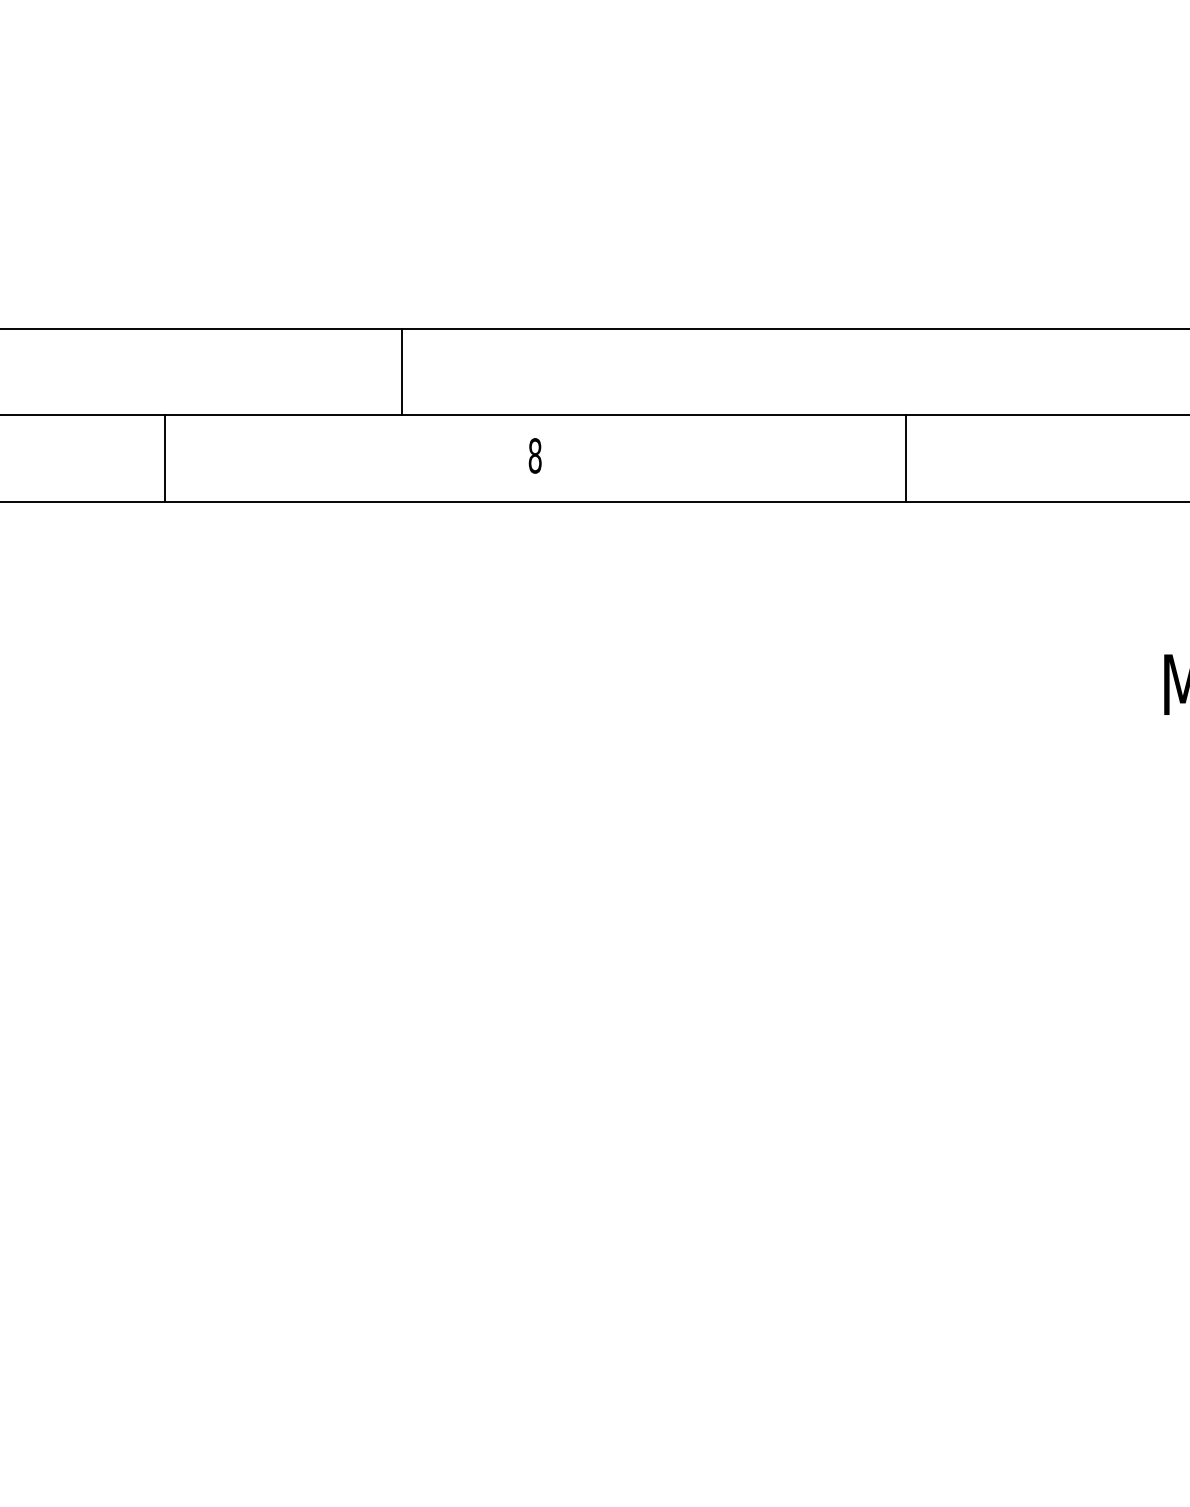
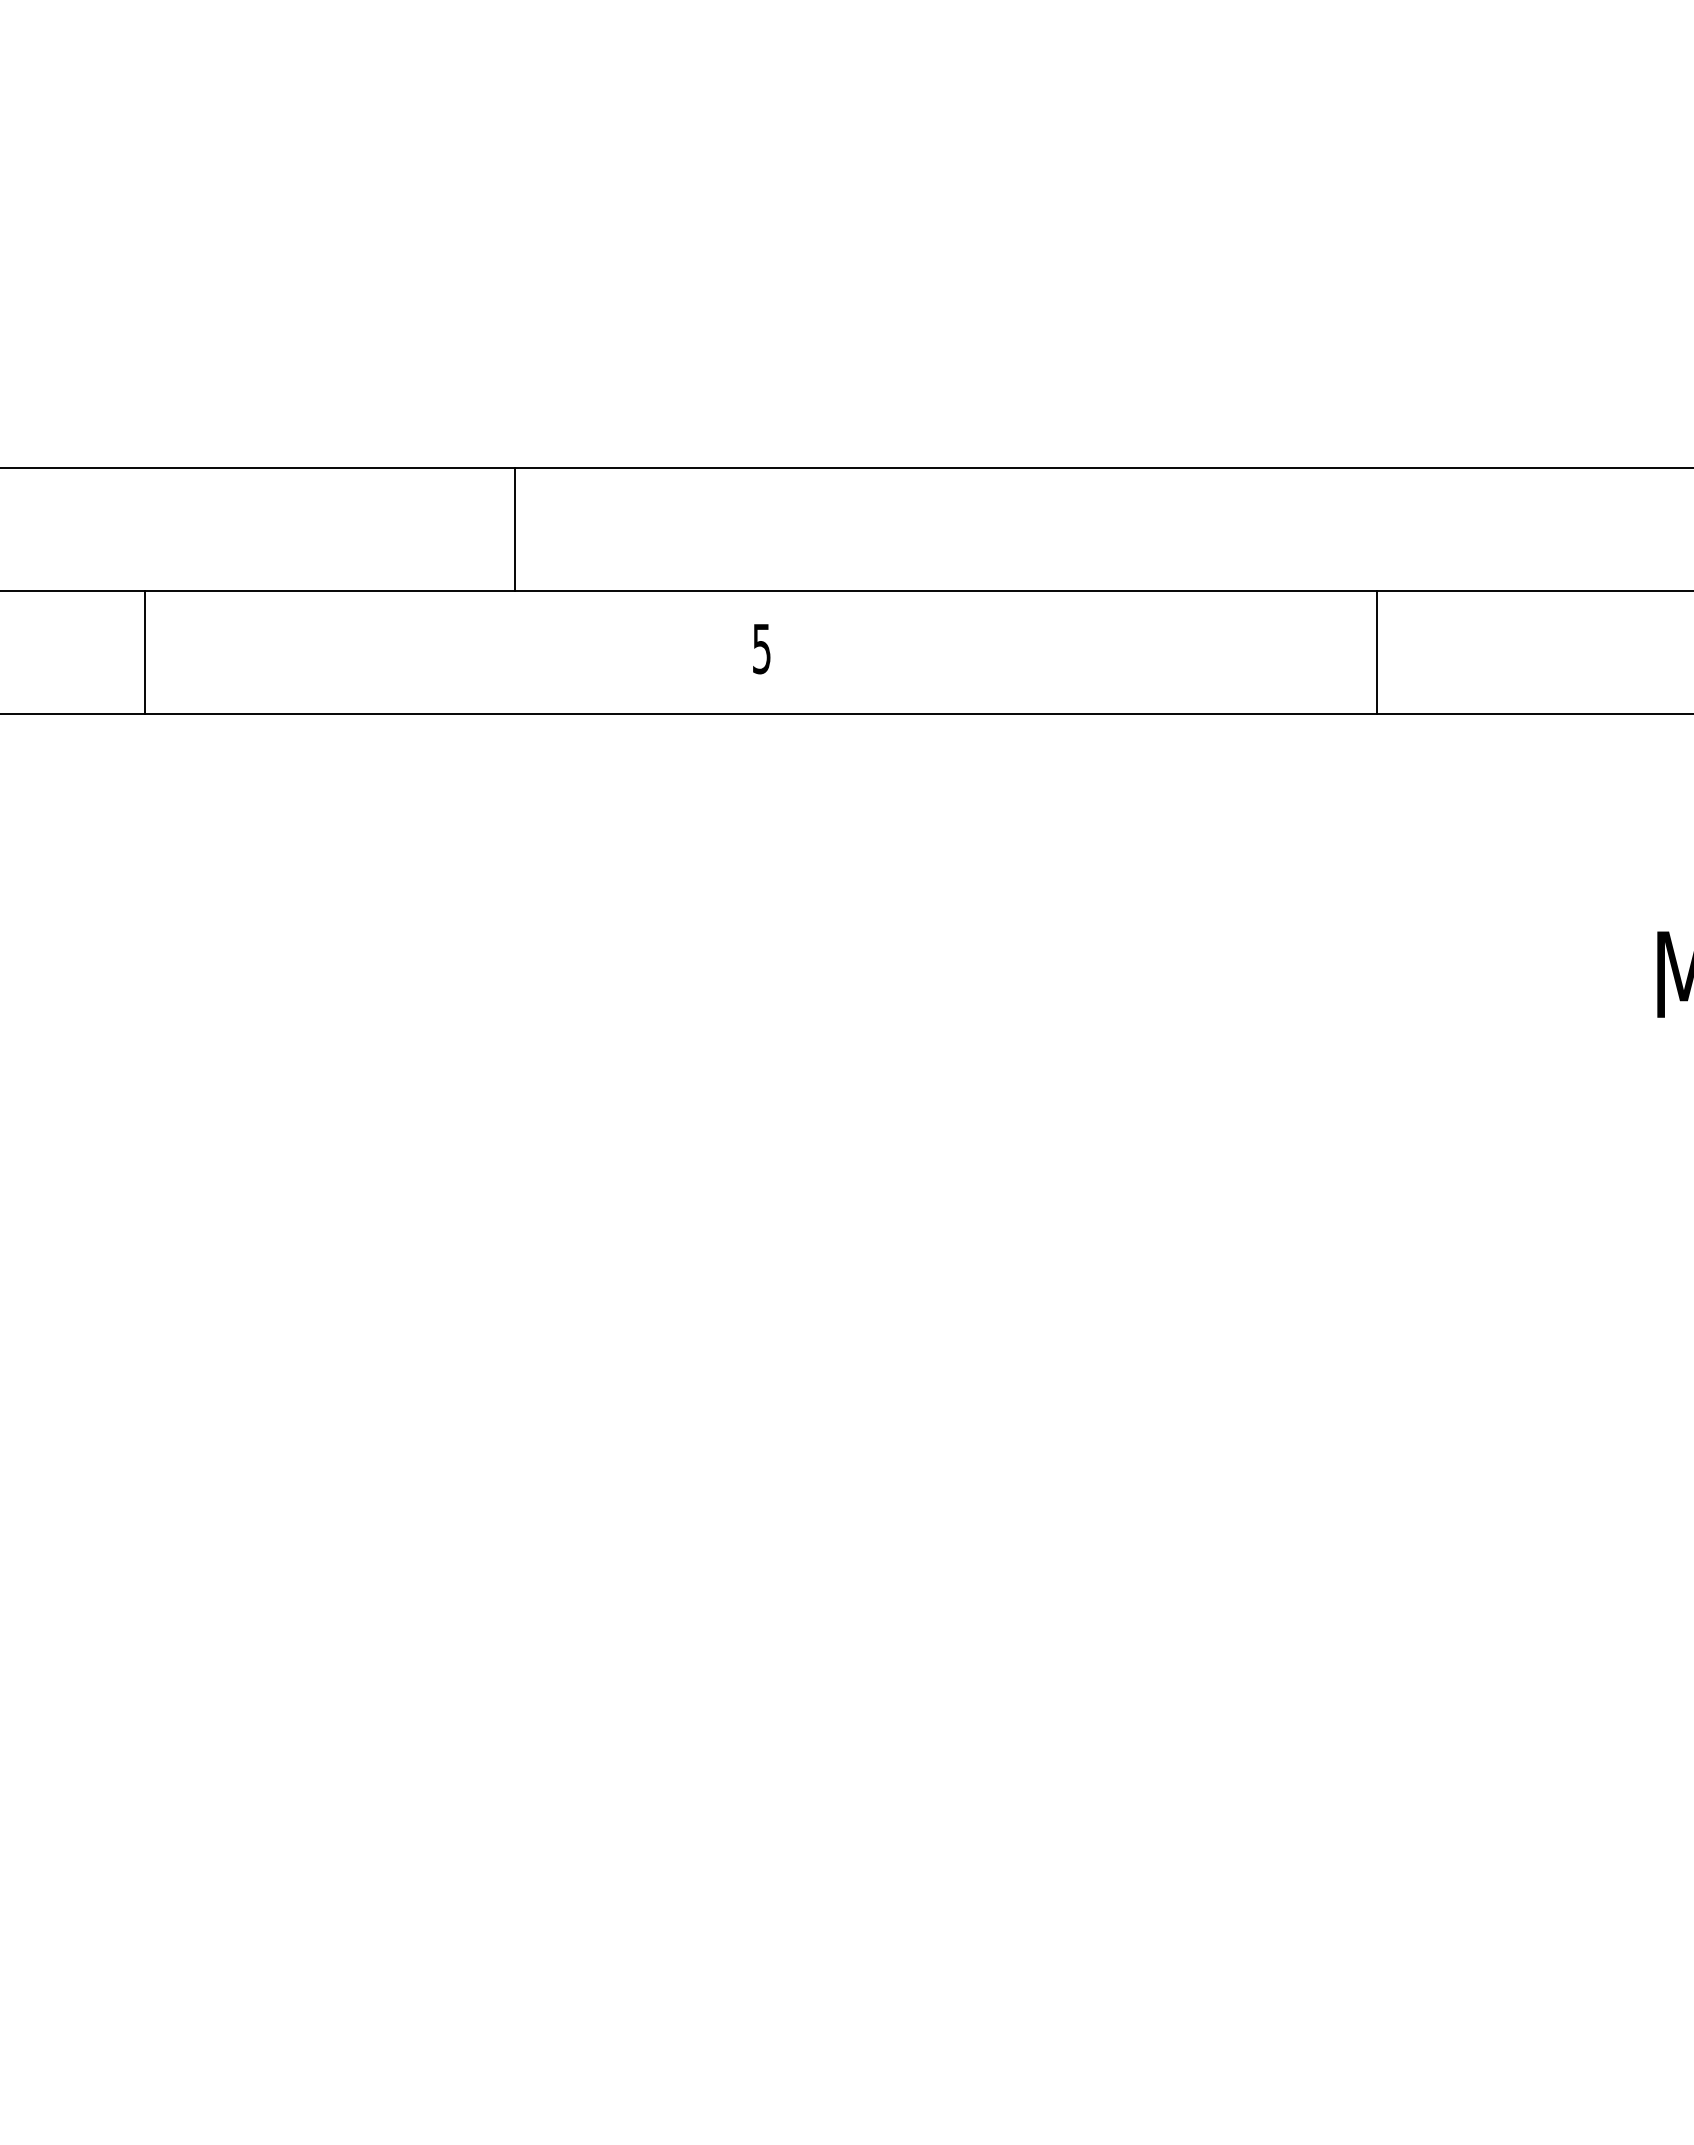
line: (401, 371) -> (514, 528), moved
text: (534, 455) -> (760, 648), 8 -> 5
line: (164, 458) -> (144, 652), moved
line: (906, 458) -> (1377, 652), moved

